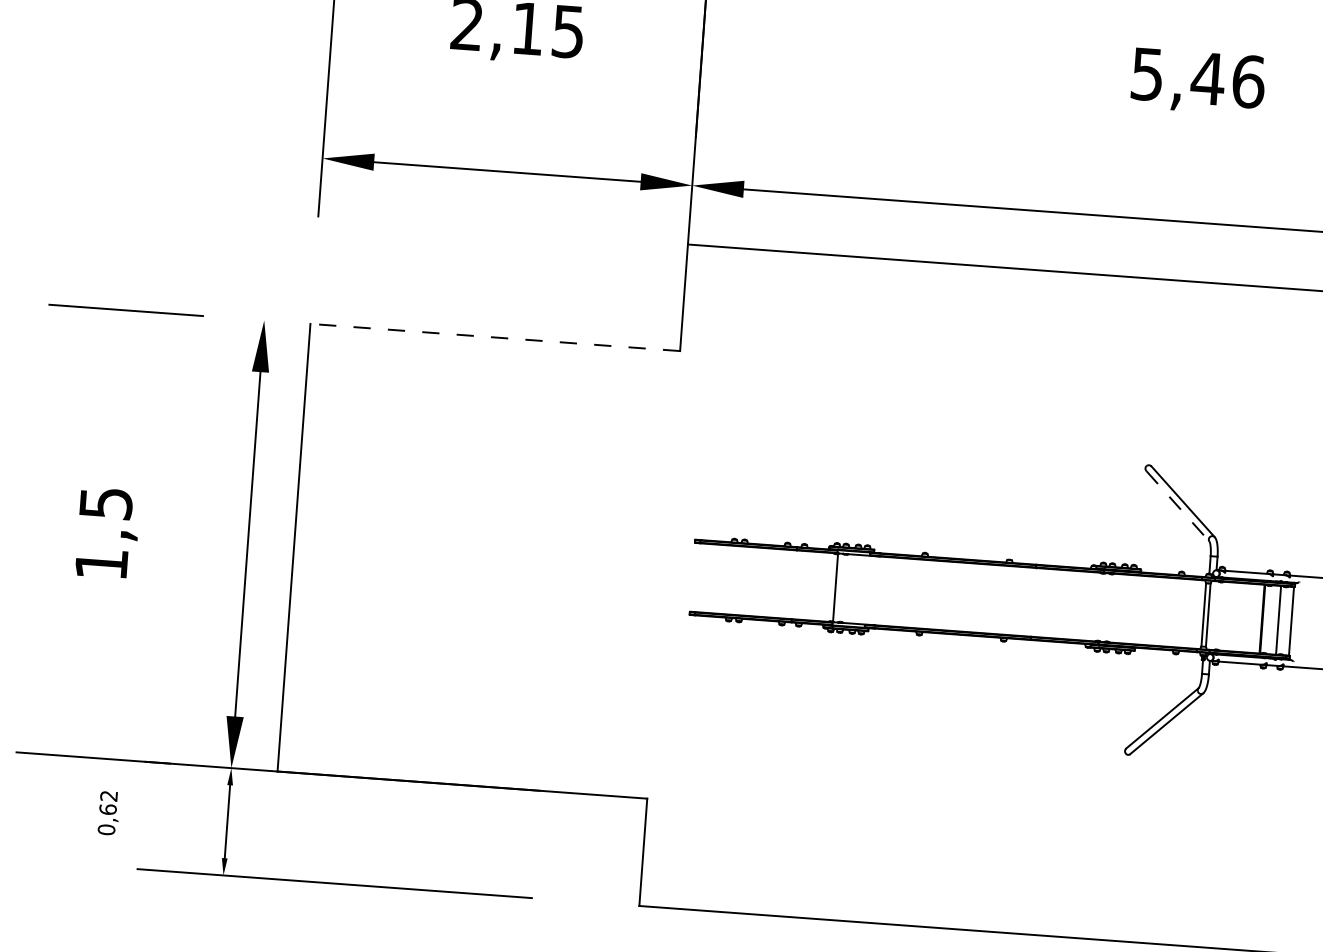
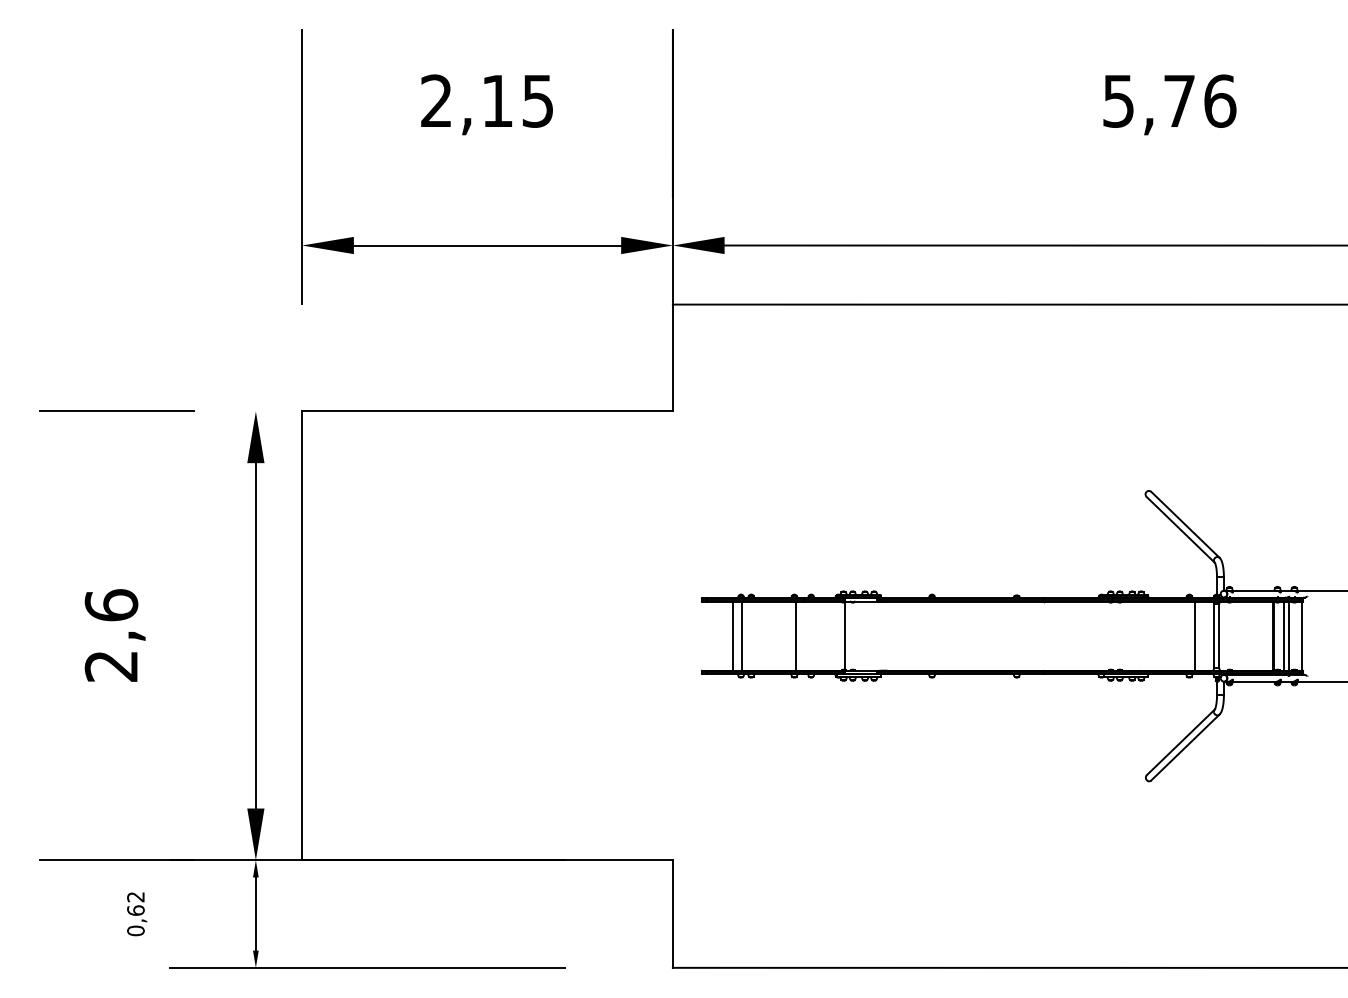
text: (1208, 78) -> (1179, 100), 5,46 -> 5,76
line: (495, 337) -> (487, 411), dashed -> solid
line: (1178, 507) -> (1181, 530), dashed -> solid
text: (103, 533) -> (111, 635), 1,5 -> 2,6
line: (724, 578) -> (733, 635), added
line: (733, 579) -> (742, 635), added
line: (786, 583) -> (795, 635), added
line: (1183, 612) -> (1194, 635), added
line: (1273, 619) -> (1284, 635), added

